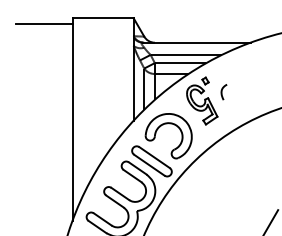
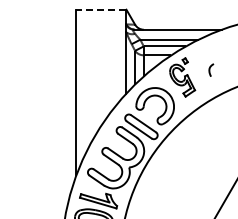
line: (101, 18) -> (100, 9), solid -> dashed
line: (44, 24) -> (53, 14), removed
curve: (222, 91) -> (210, 69), moved

